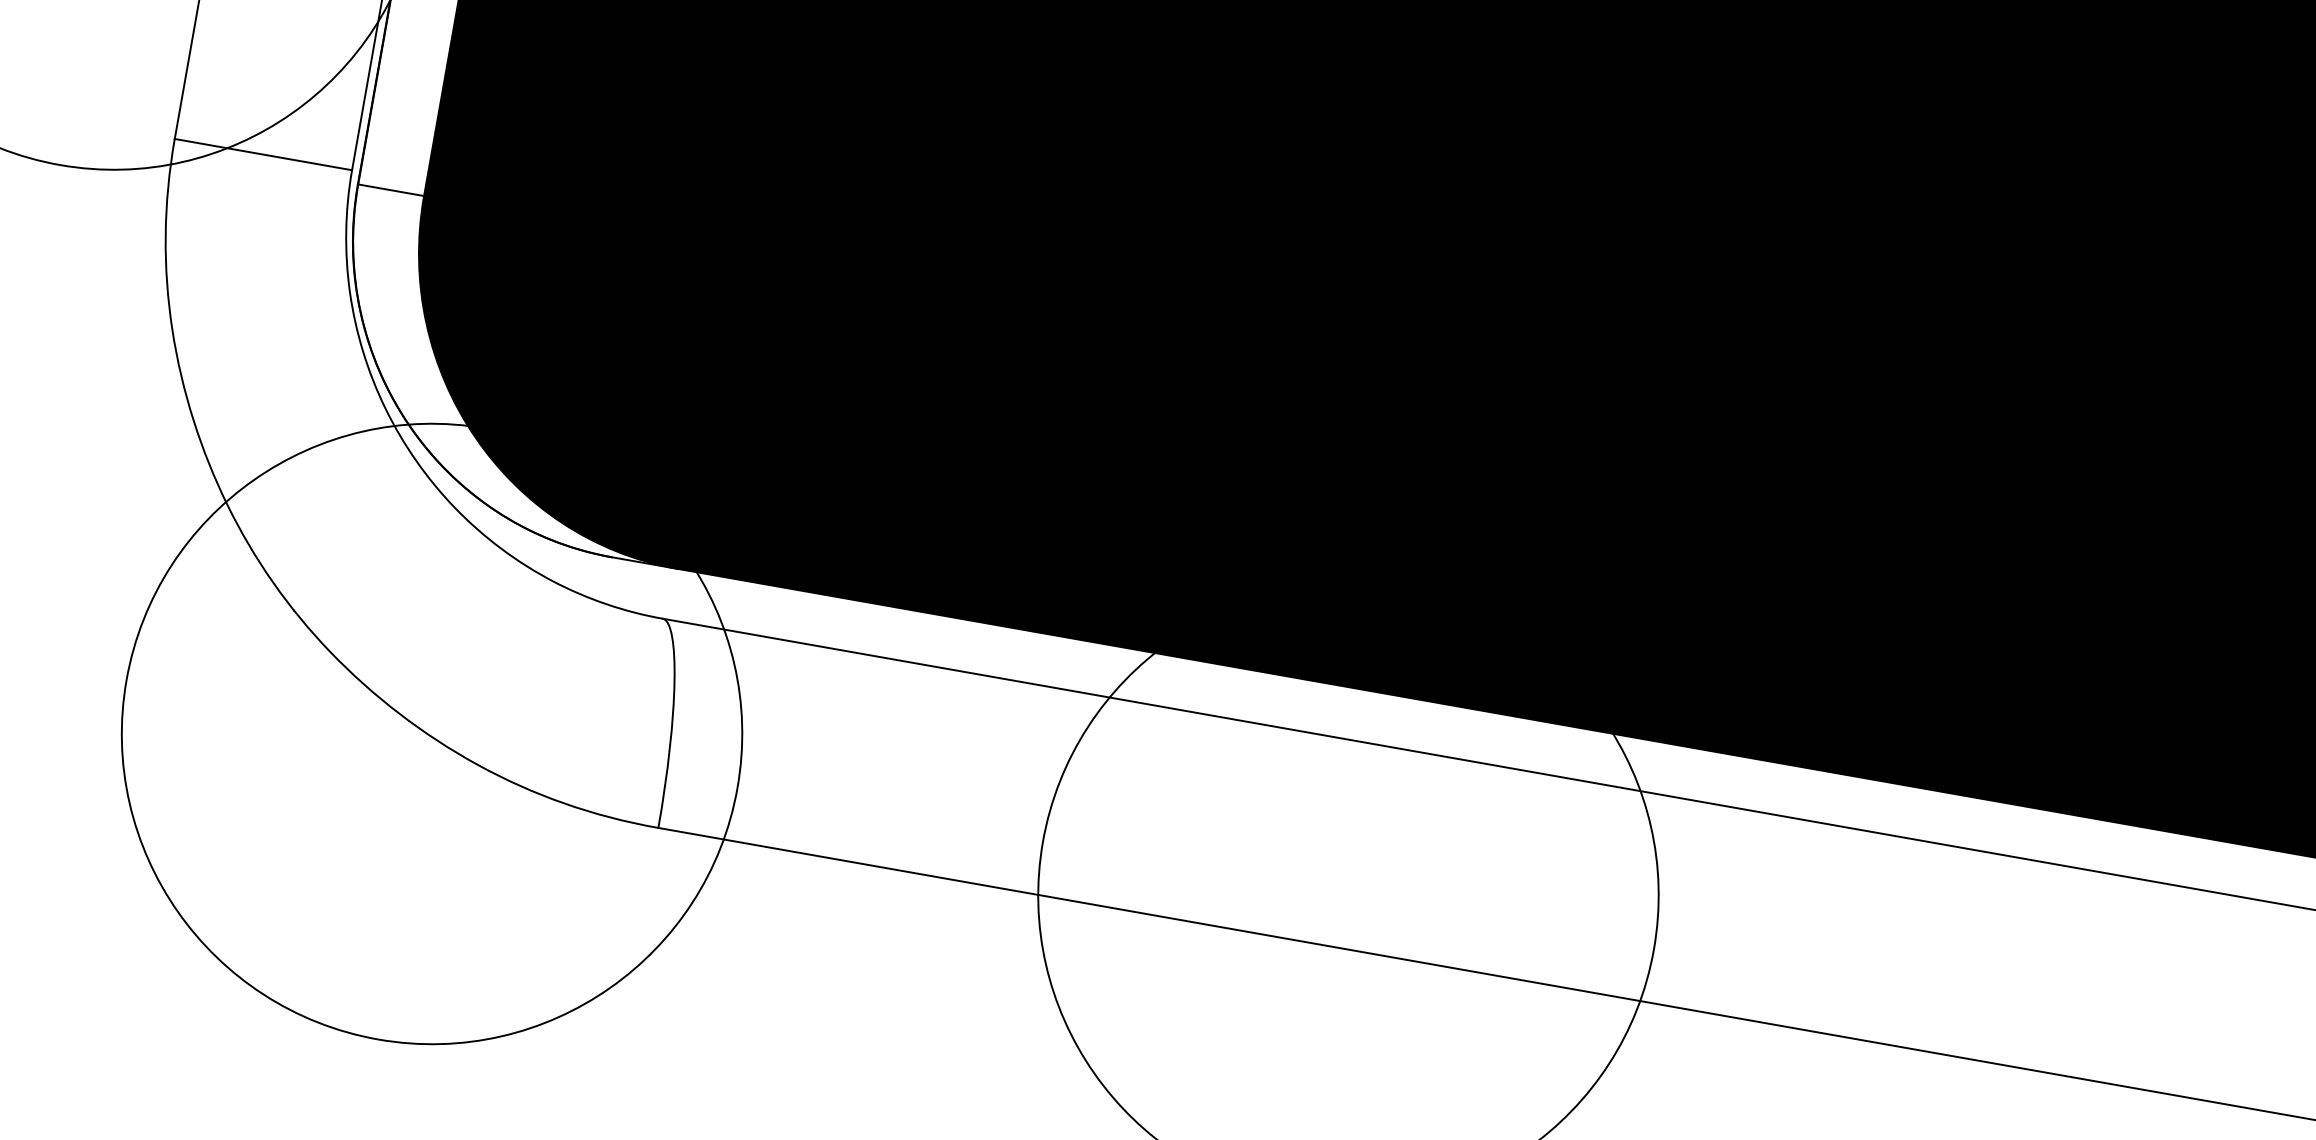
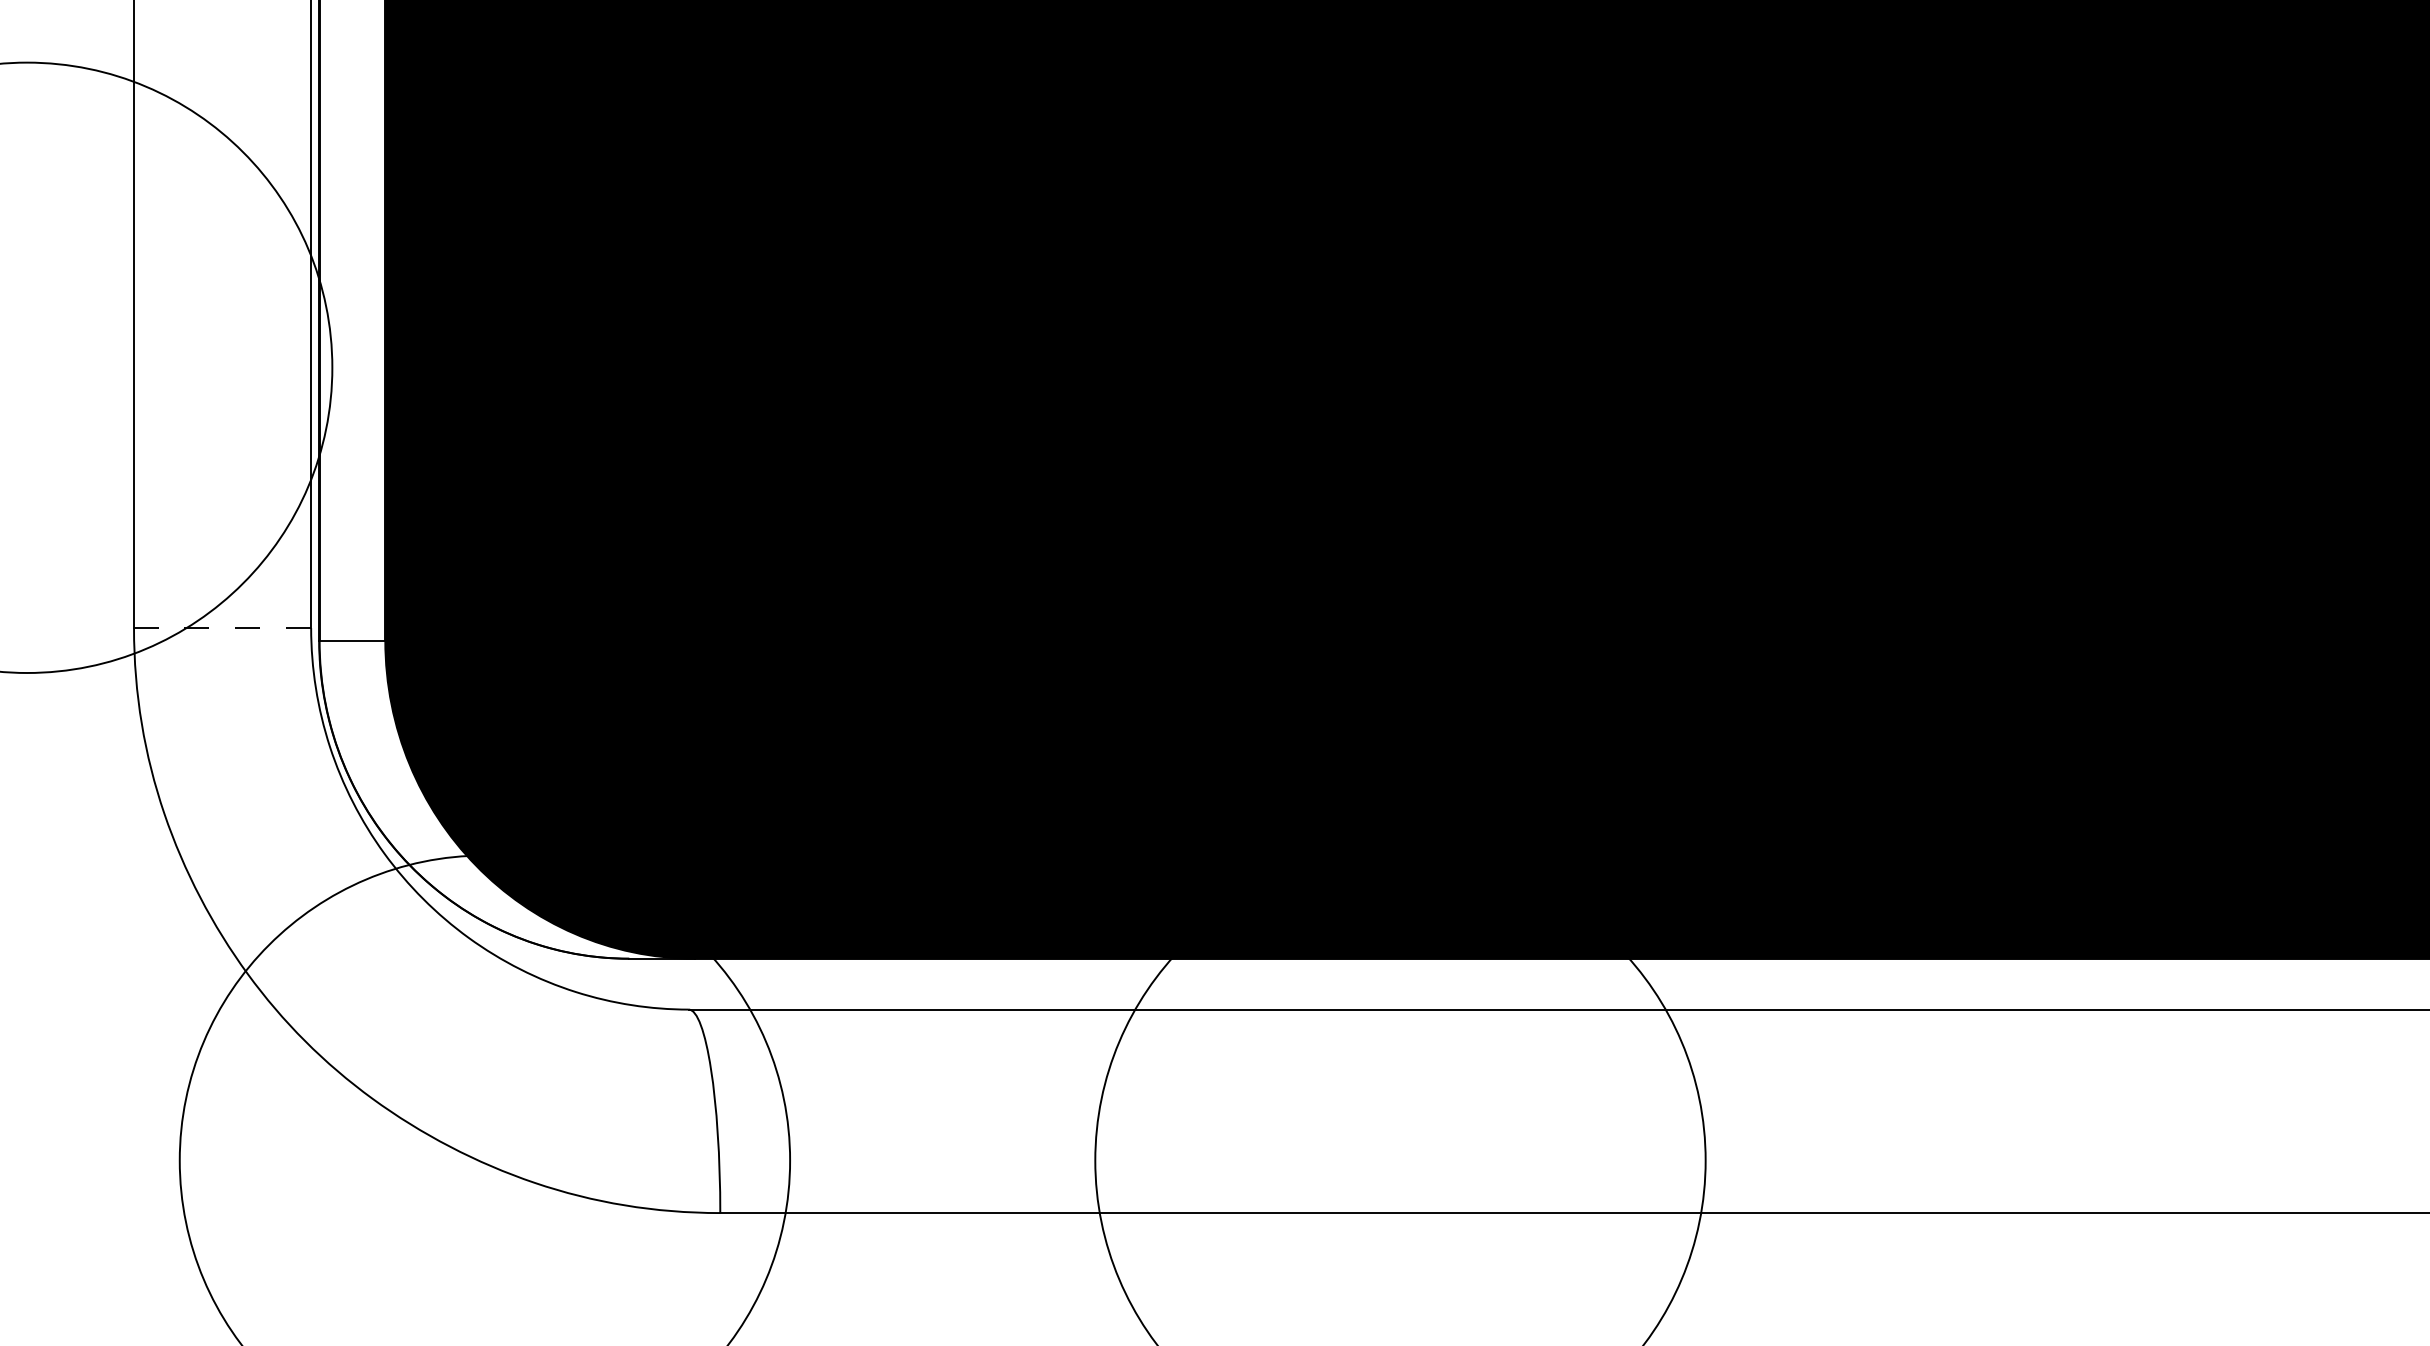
line: (263, 154) -> (222, 628), solid -> dashed

